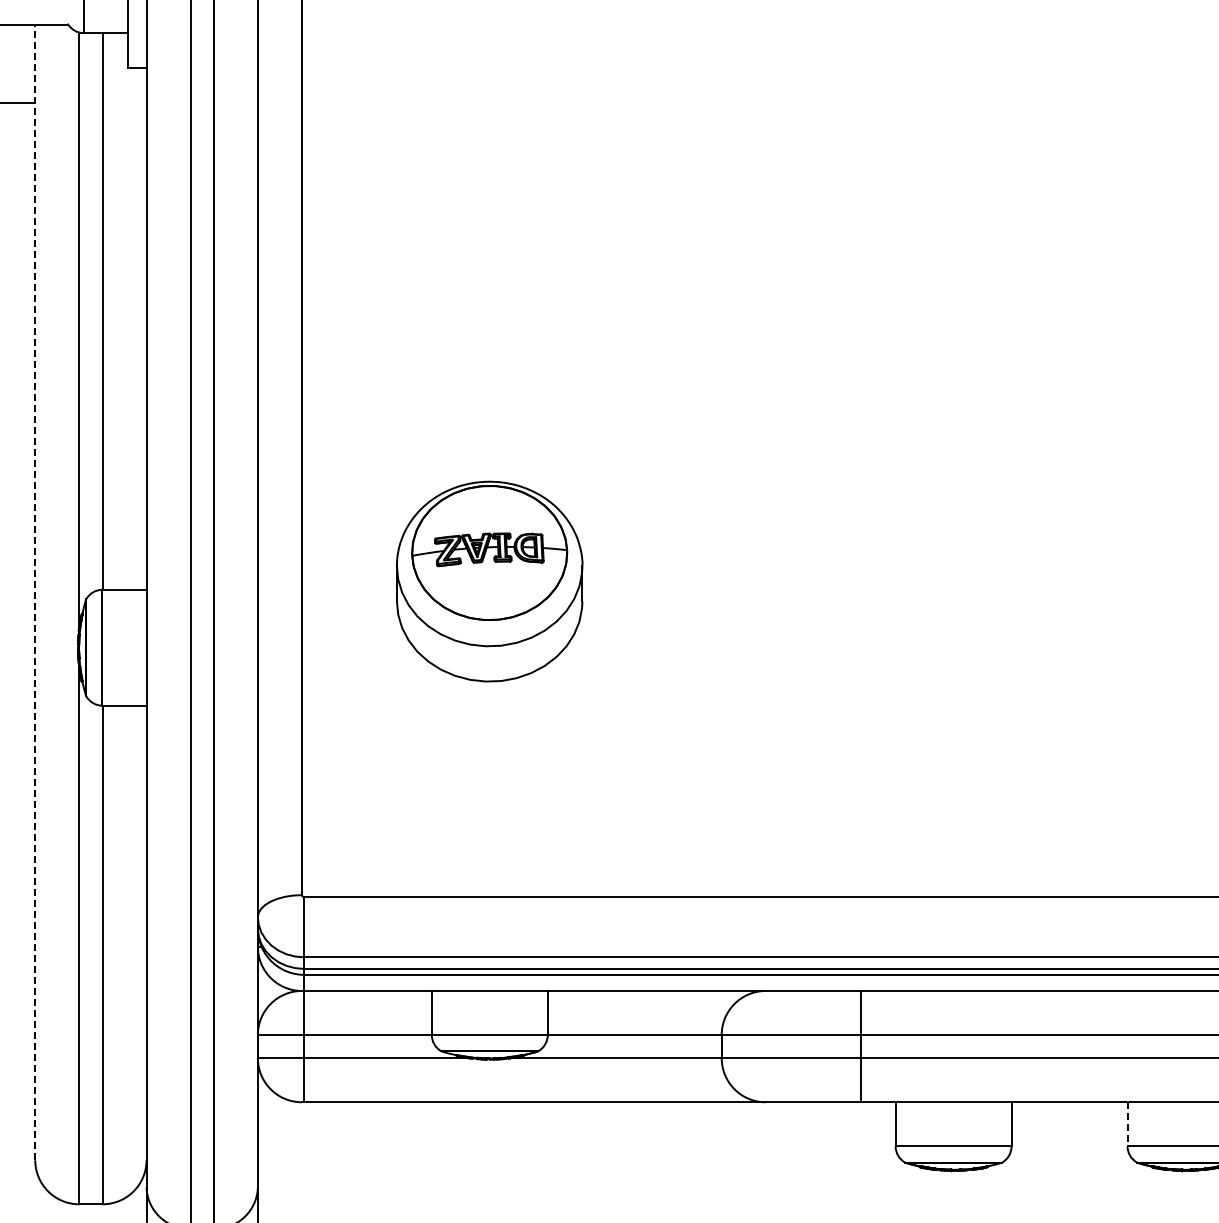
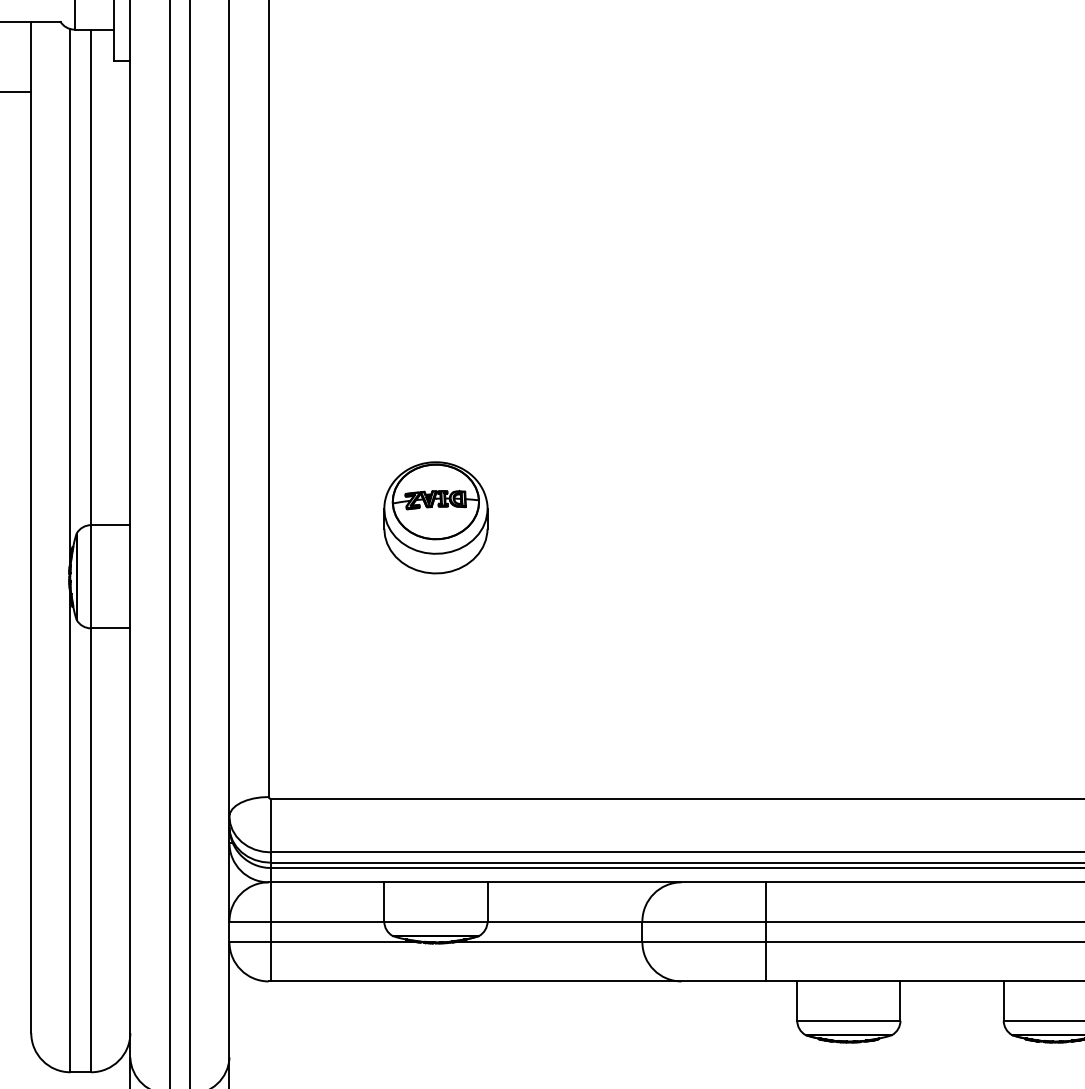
part: (489, 581) -> (435, 517), size x0.62
line: (35, 592) -> (31, 527), dashed -> solid
line: (1127, 1124) -> (1003, 1001), dashed -> solid

